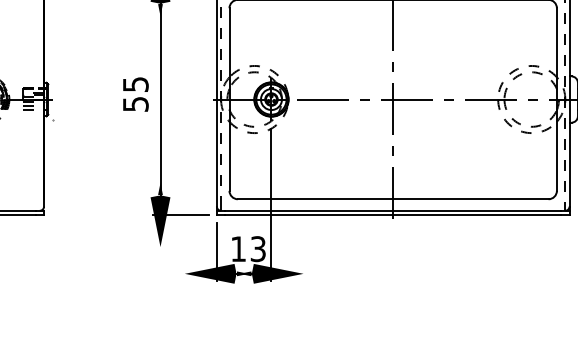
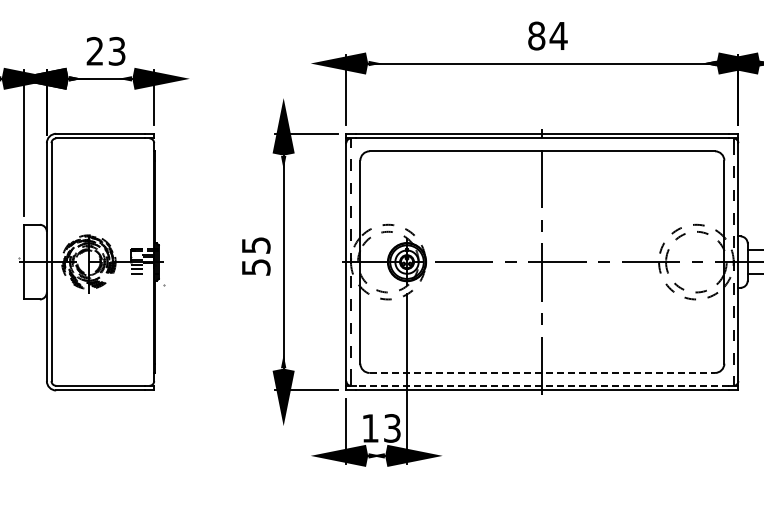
line: (393, 198) -> (542, 372), solid -> dashed
line: (393, 210) -> (542, 385), solid -> dashed

